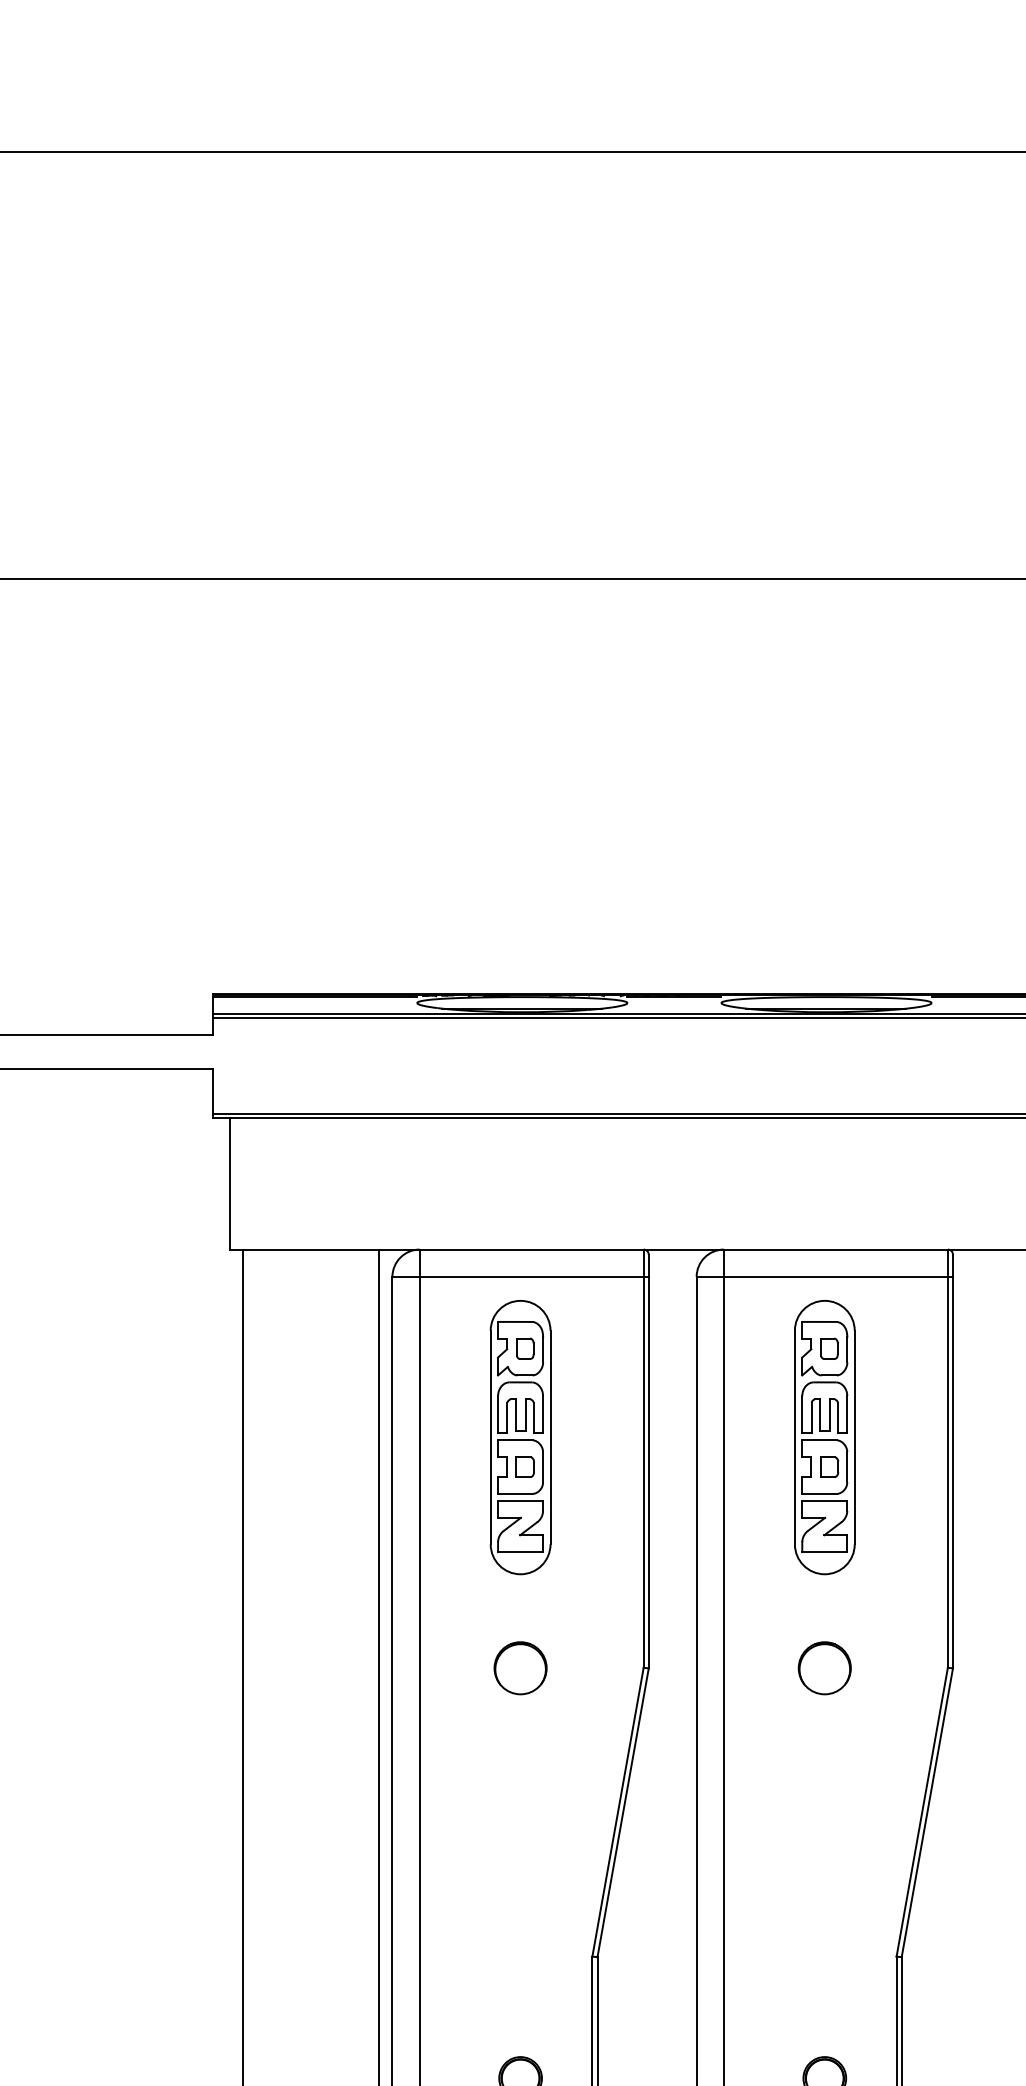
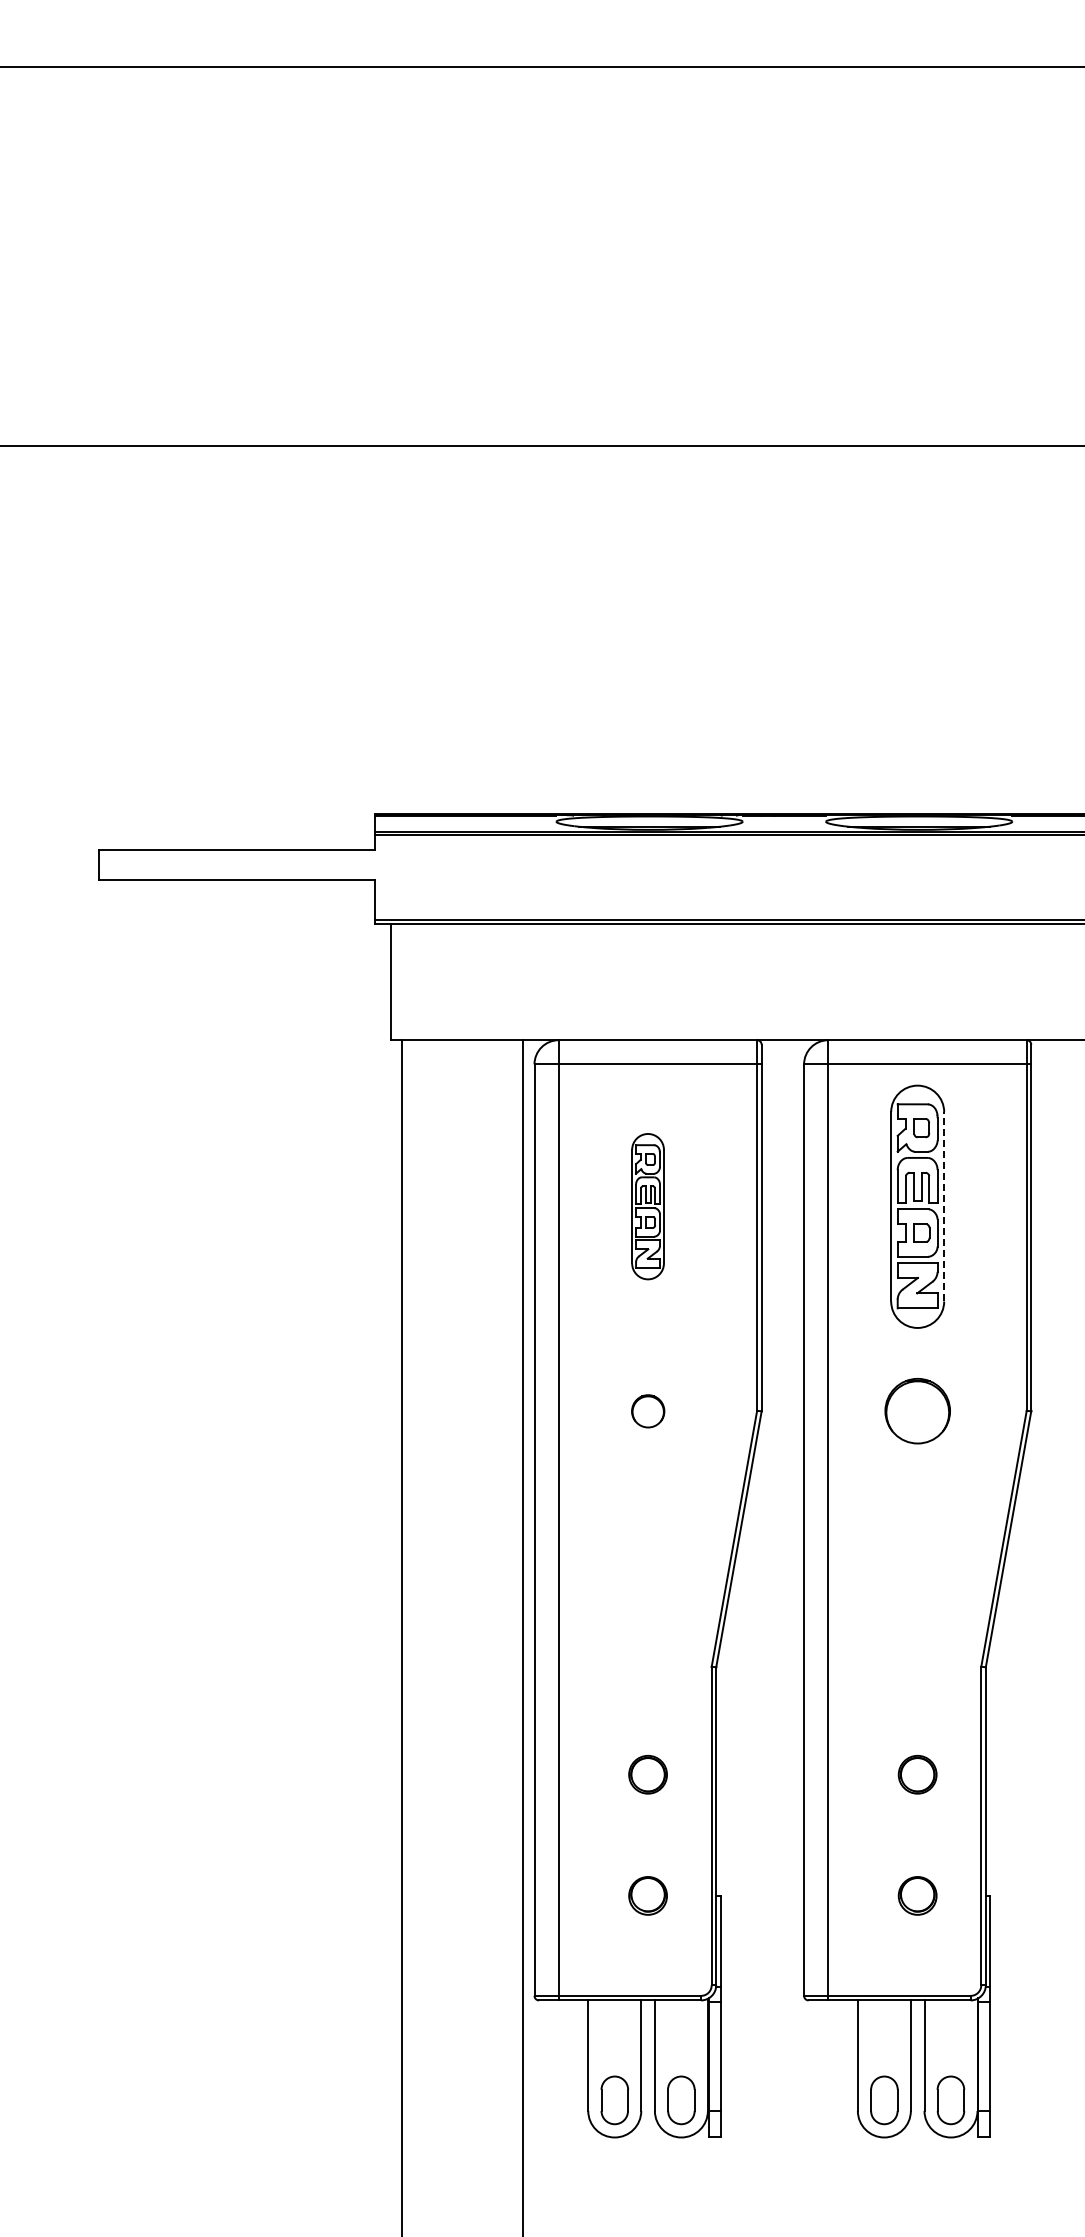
part: (519, 1437) -> (647, 1206), size x0.6
line: (855, 1437) -> (944, 1206), solid -> dashed
part: (521, 1668) -> (648, 1411), size x0.7
circle: (824, 1668) -> (917, 1411), size x1.4

